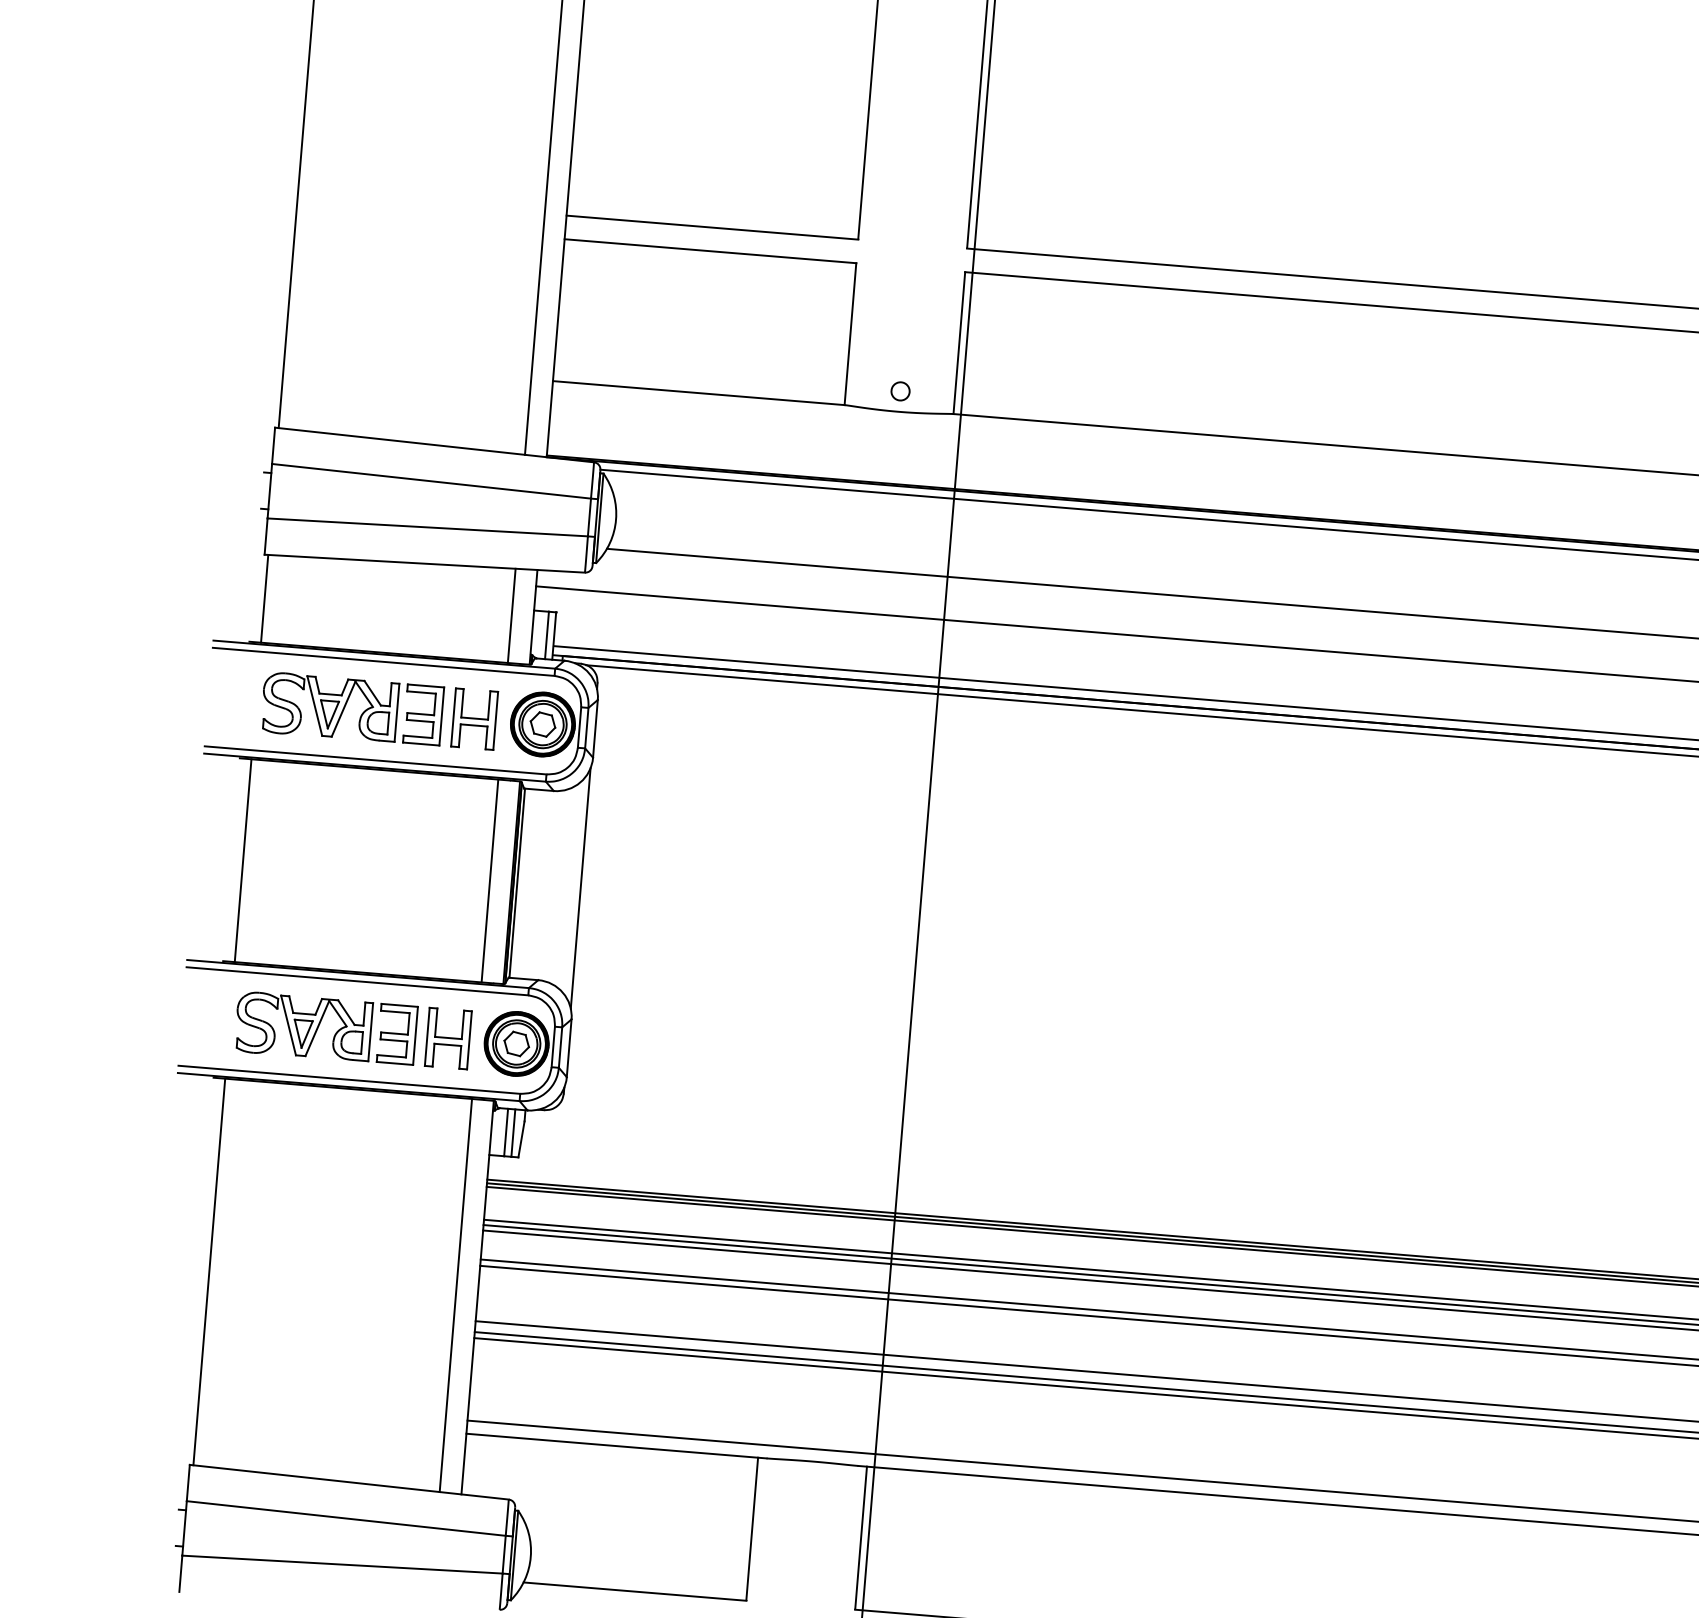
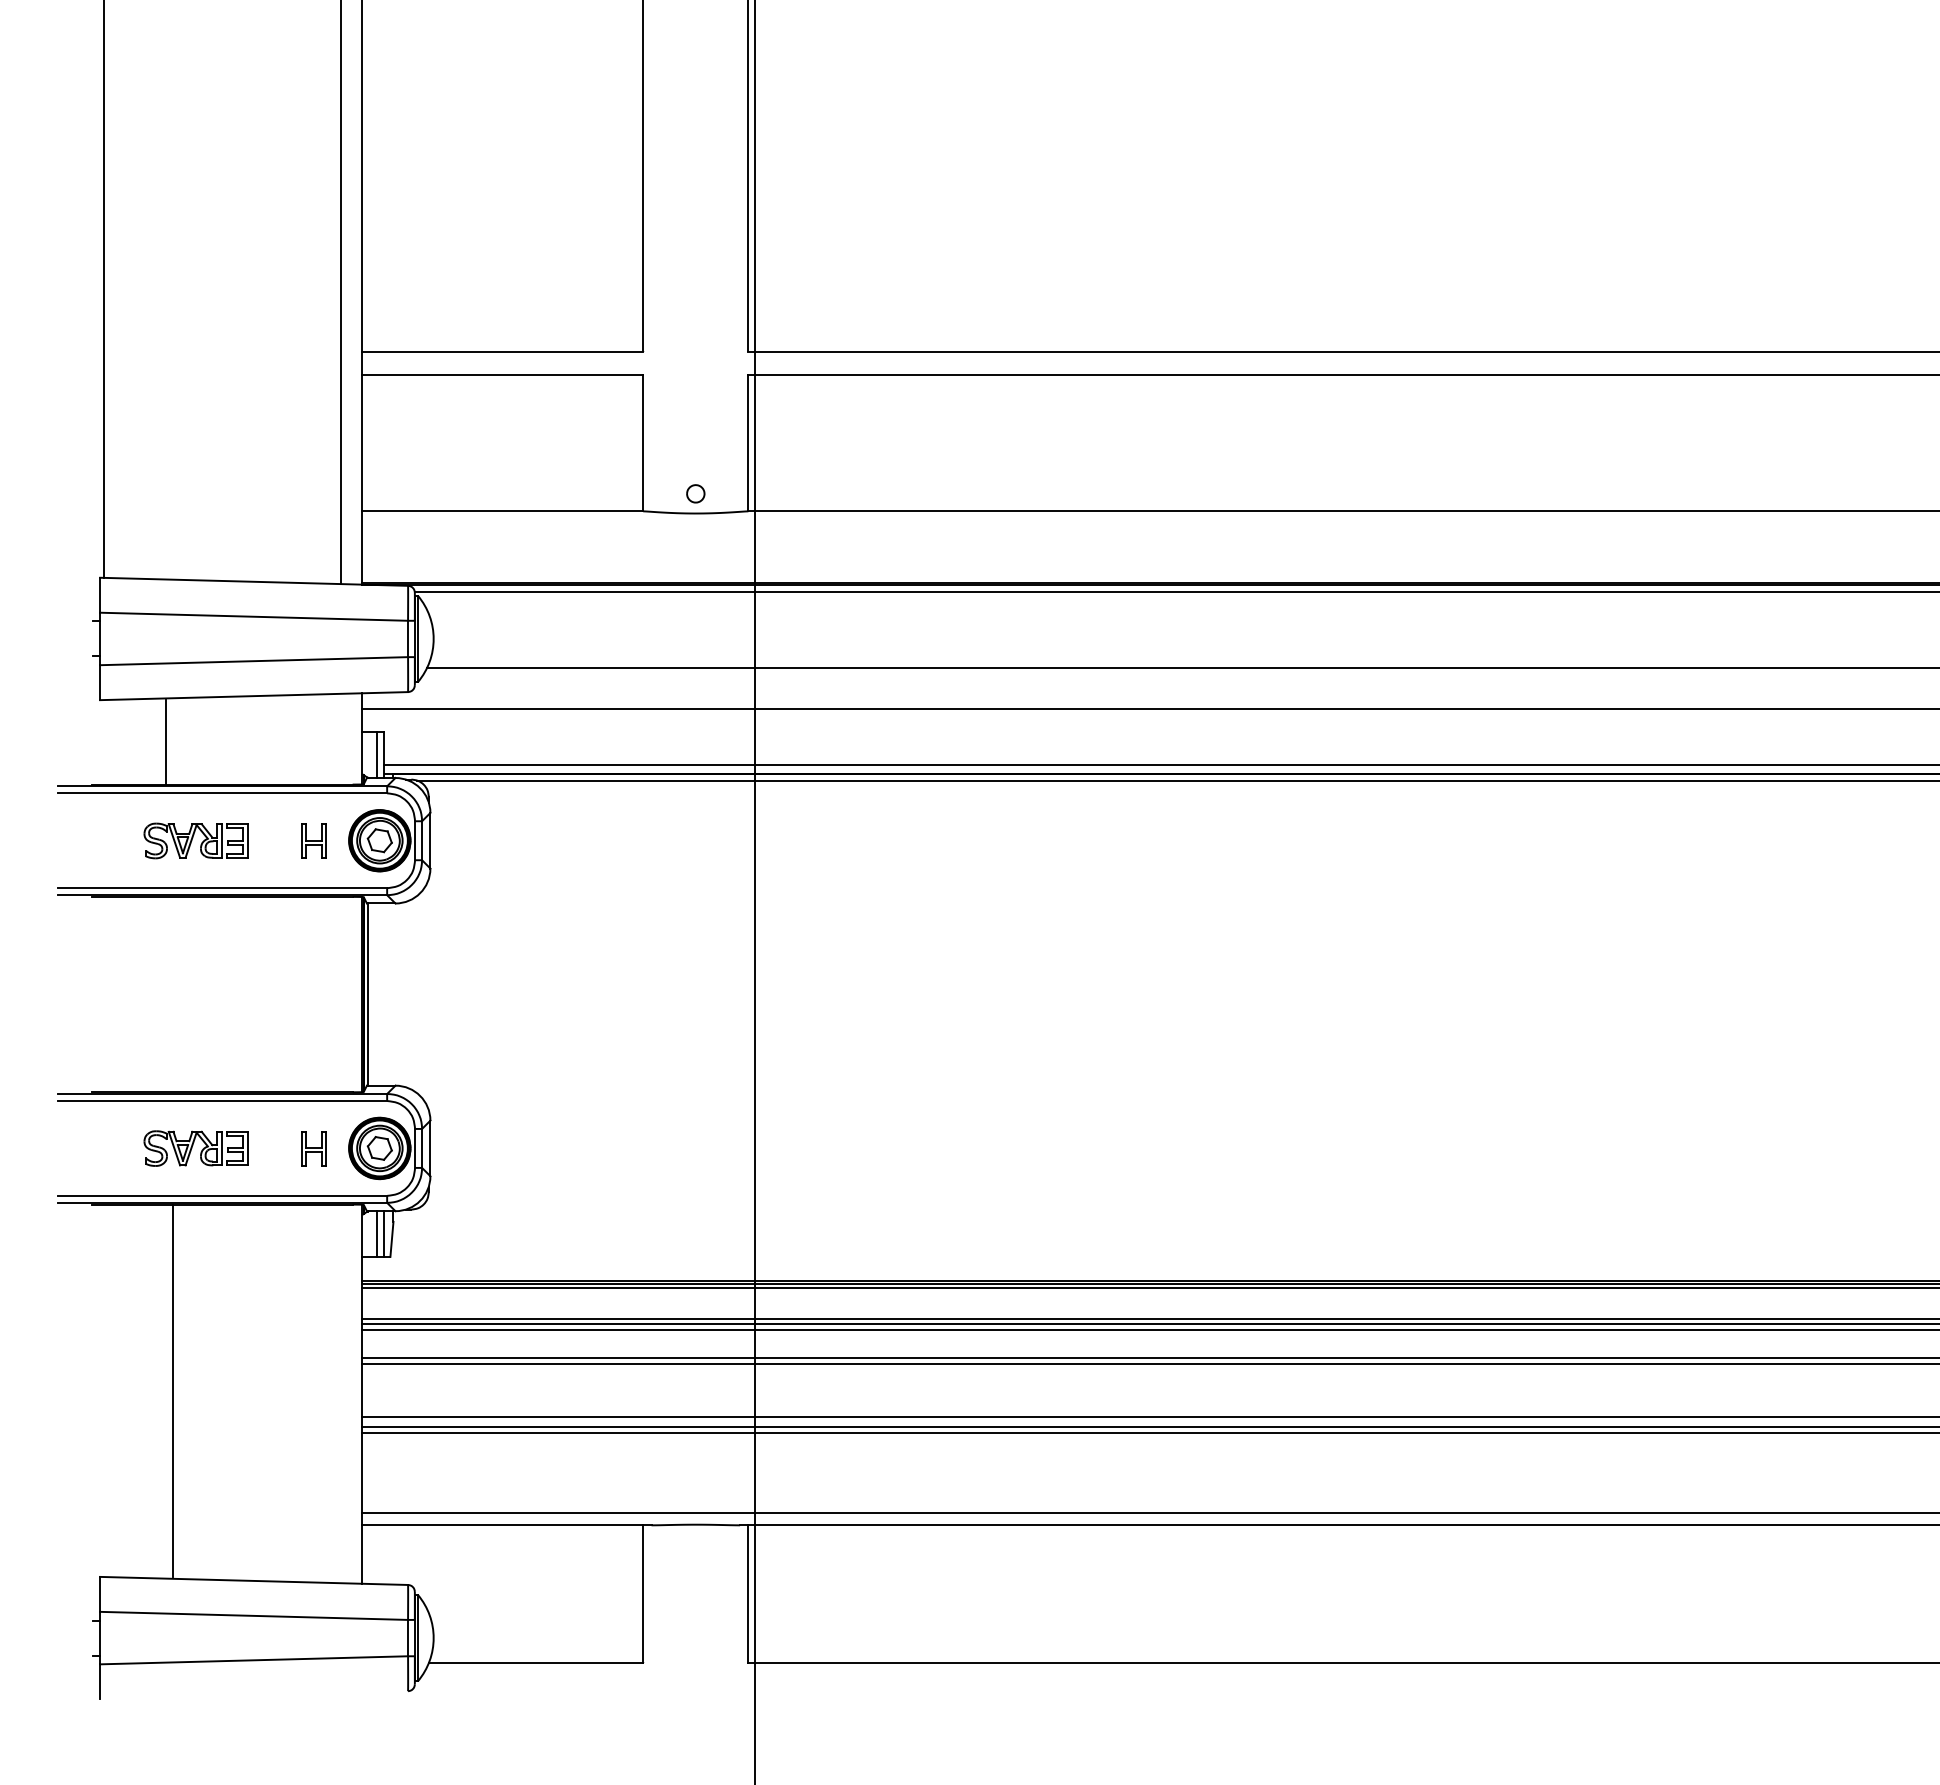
line: (264, 598) -> (165, 742), moved
line: (511, 615) -> (341, 738), removed
part: (351, 708) -> (195, 840), size x0.6
part: (474, 718) -> (313, 840), size x0.6
line: (242, 860) -> (103, 994), removed
line: (490, 880) -> (341, 994), removed
line: (580, 888) -> (428, 994), removed
part: (325, 1028) -> (195, 1148), size x0.6
part: (447, 1038) -> (313, 1148), size x0.6
line: (209, 1271) -> (172, 1390), moved
line: (455, 1295) -> (341, 1393), removed

